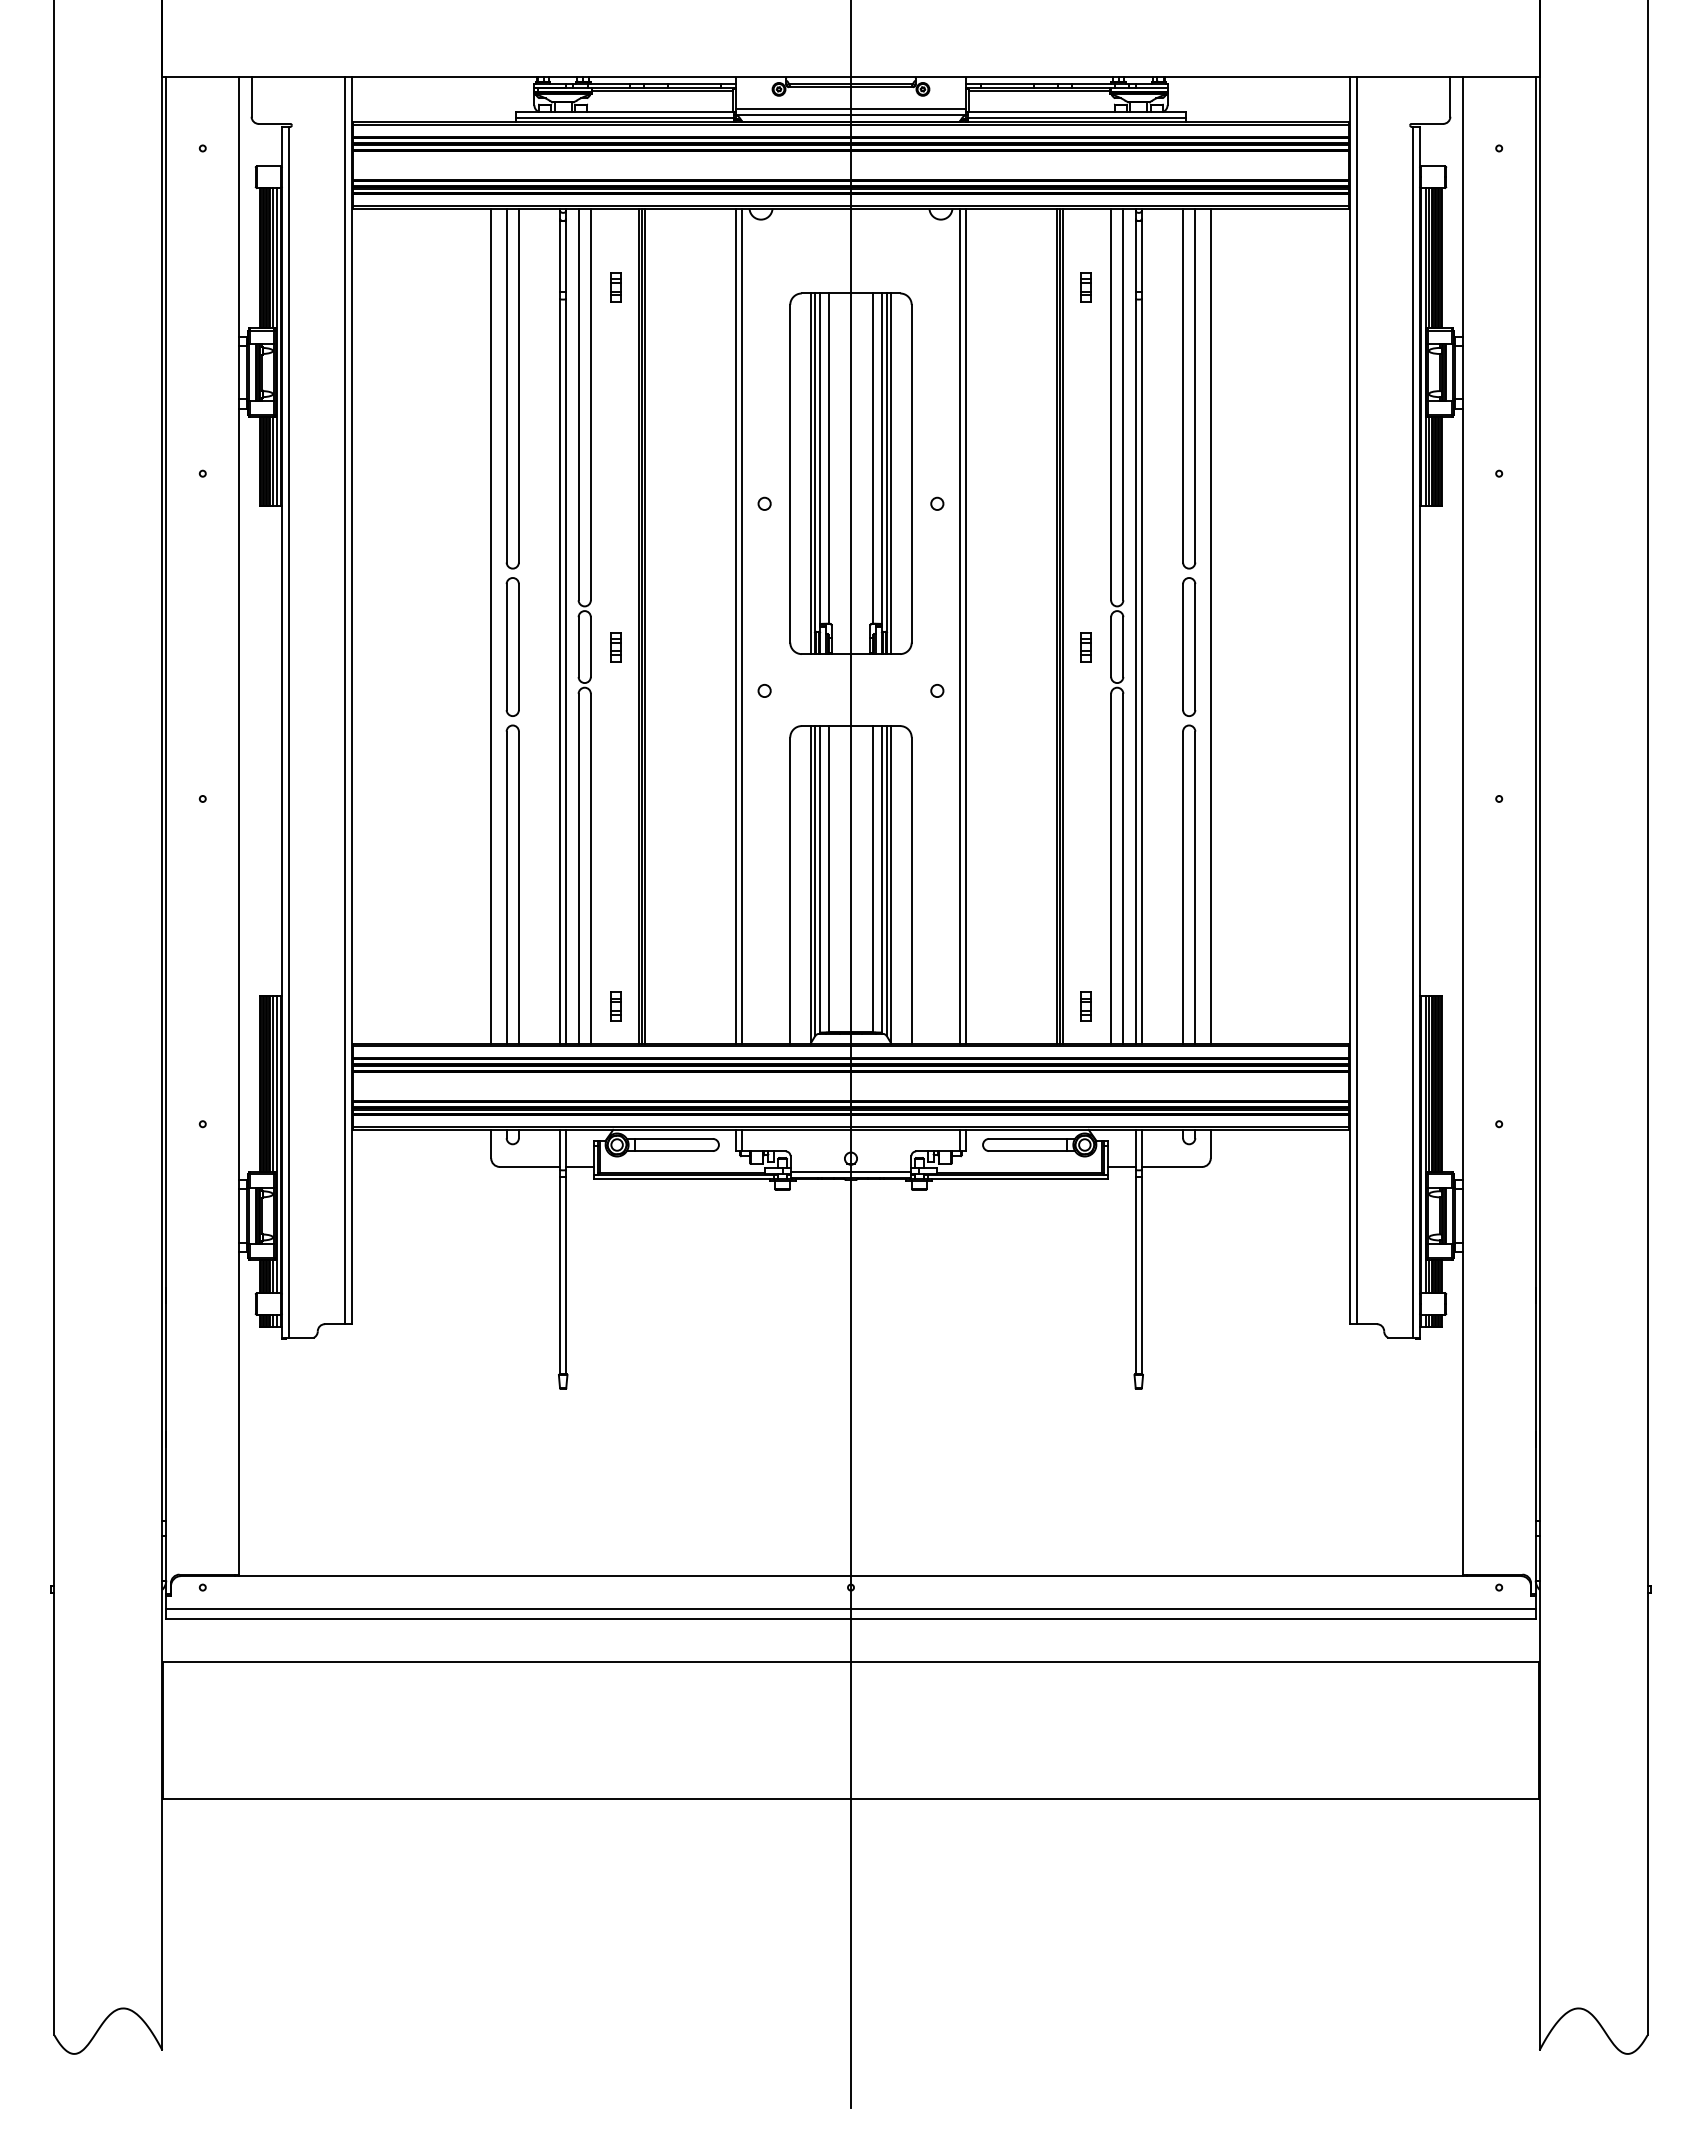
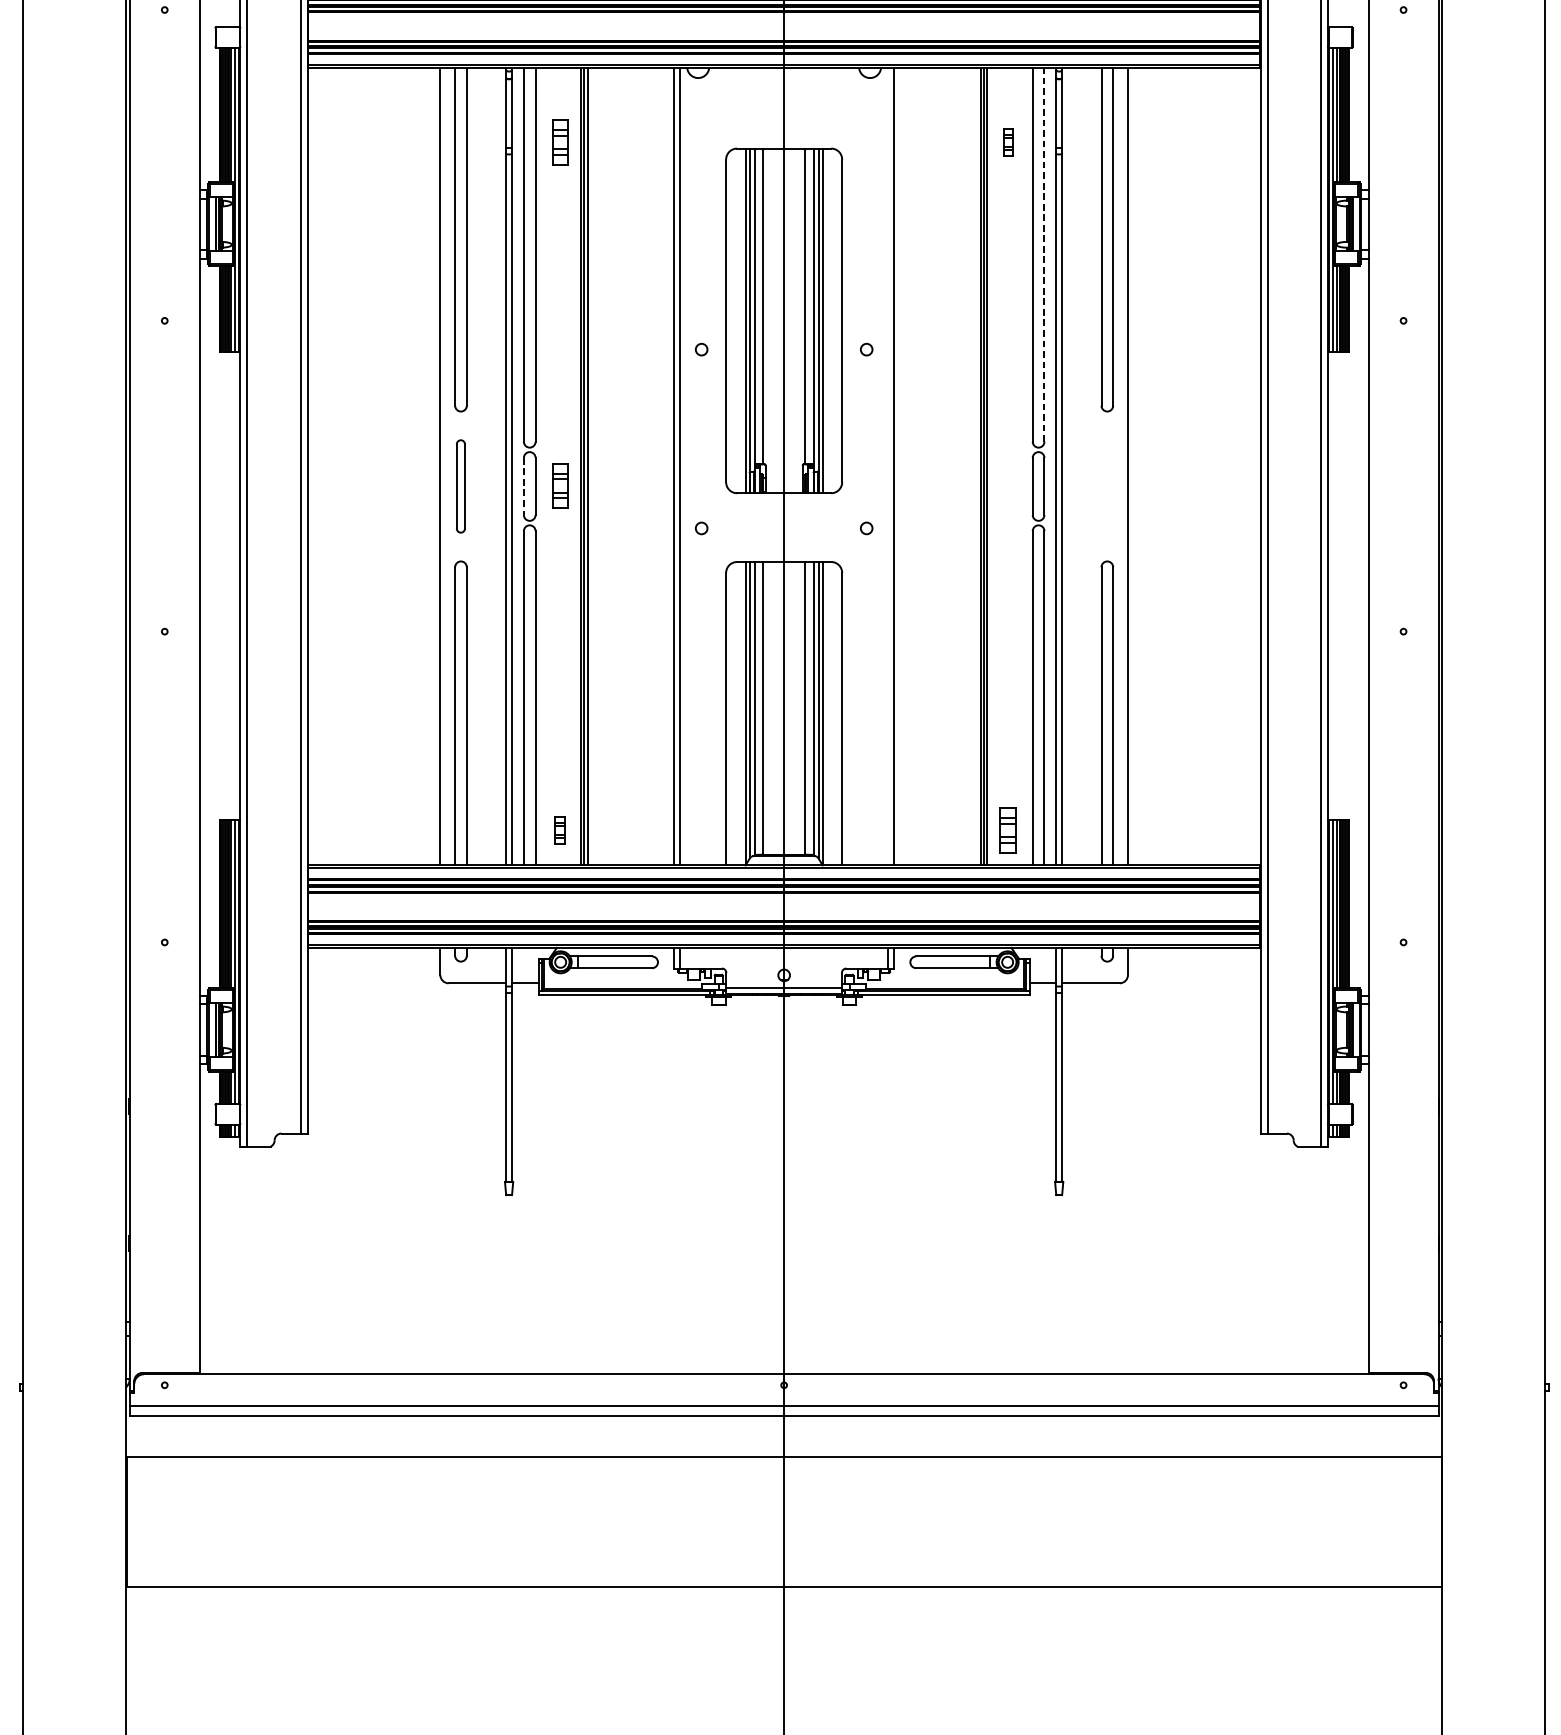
part: (615, 287) -> (559, 142), size x1.6
line: (1123, 404) -> (1044, 254), solid -> dashed
line: (959, 625) -> (887, 465), removed
part: (512, 646) -> (460, 485), size x0.7
part: (1189, 646) -> (1107, 485), removed
line: (578, 647) -> (523, 486), solid -> dashed
part: (615, 647) -> (559, 486), size x1.6
part: (1085, 647) -> (1008, 486), removed
part: (1085, 1006) -> (1008, 829), size x1.6

